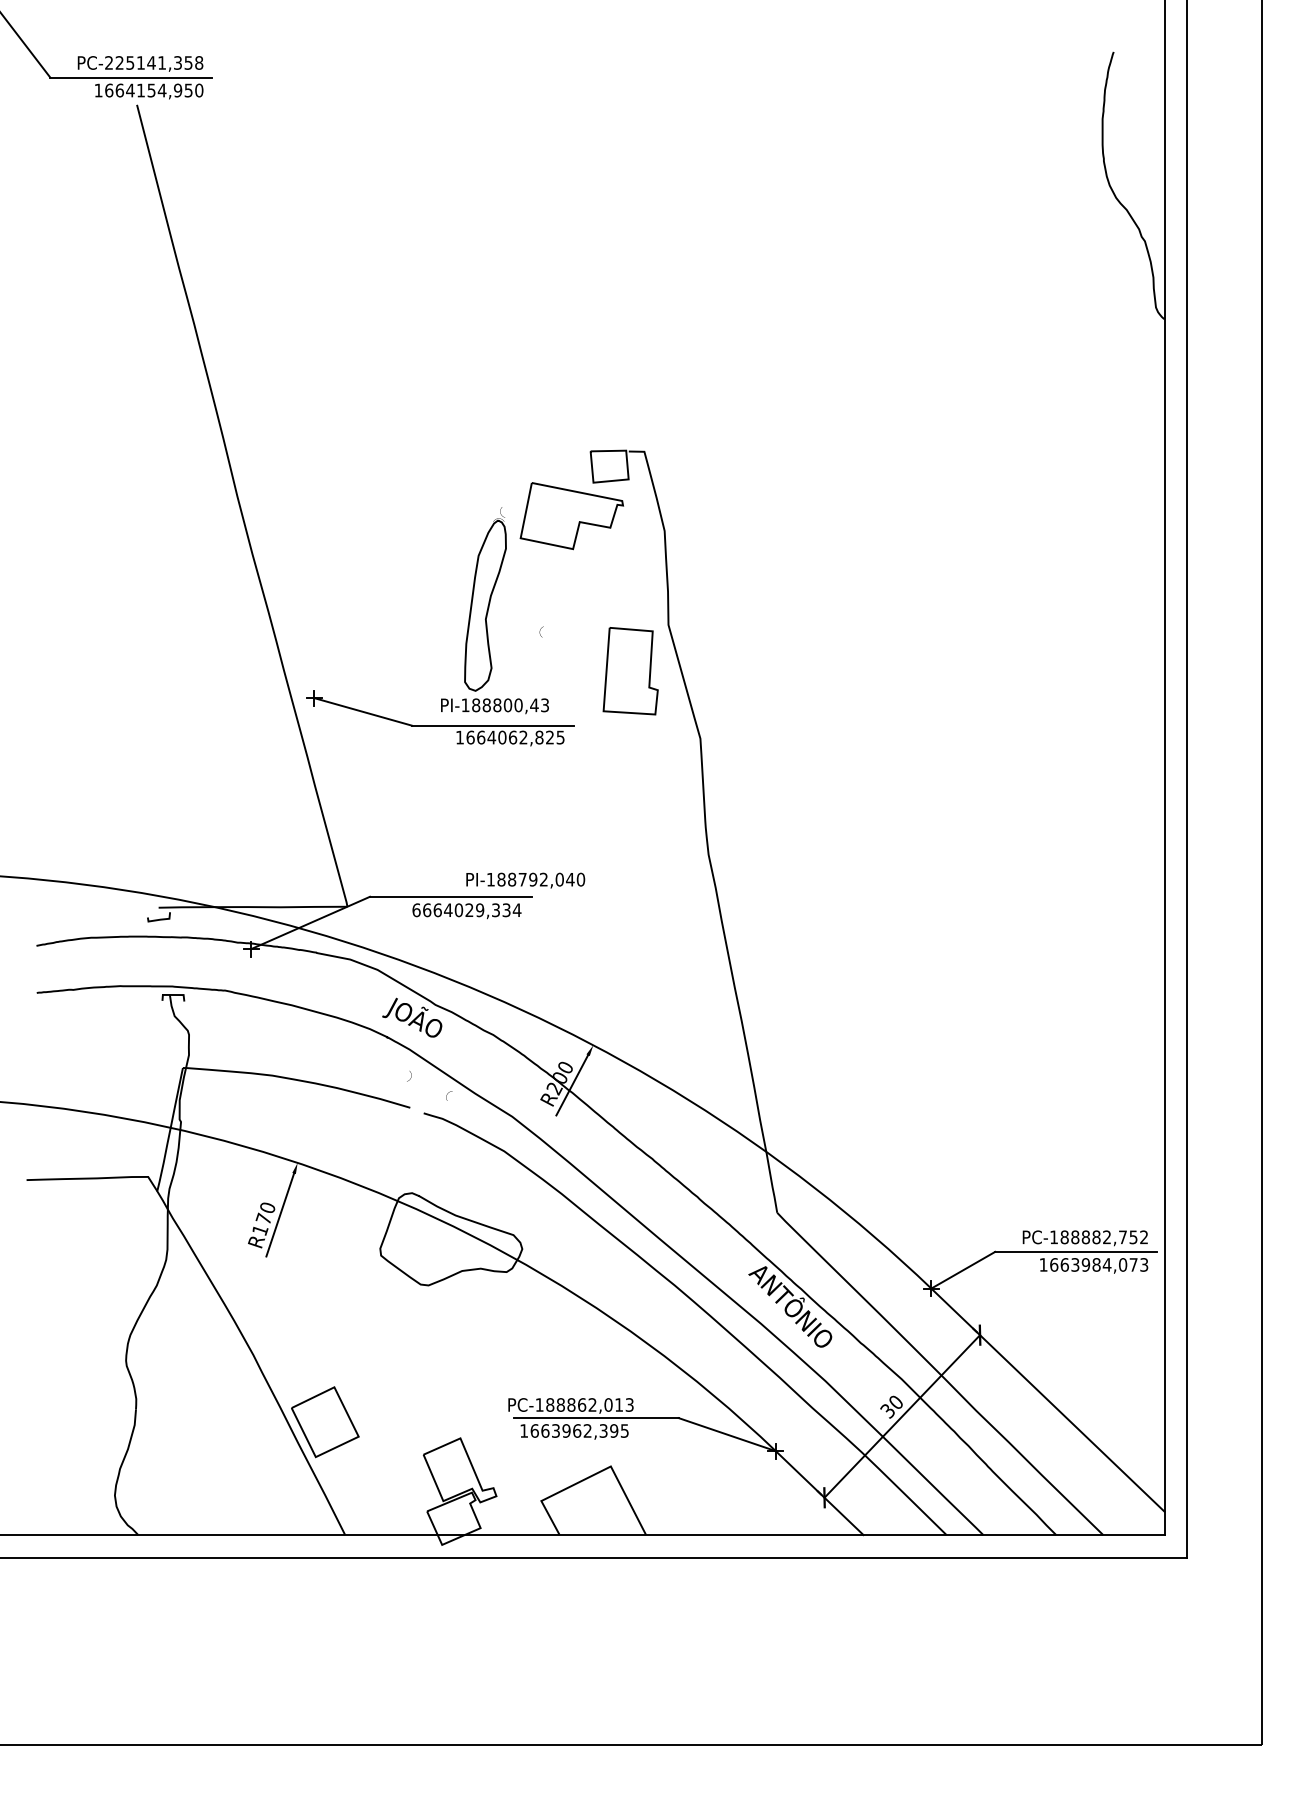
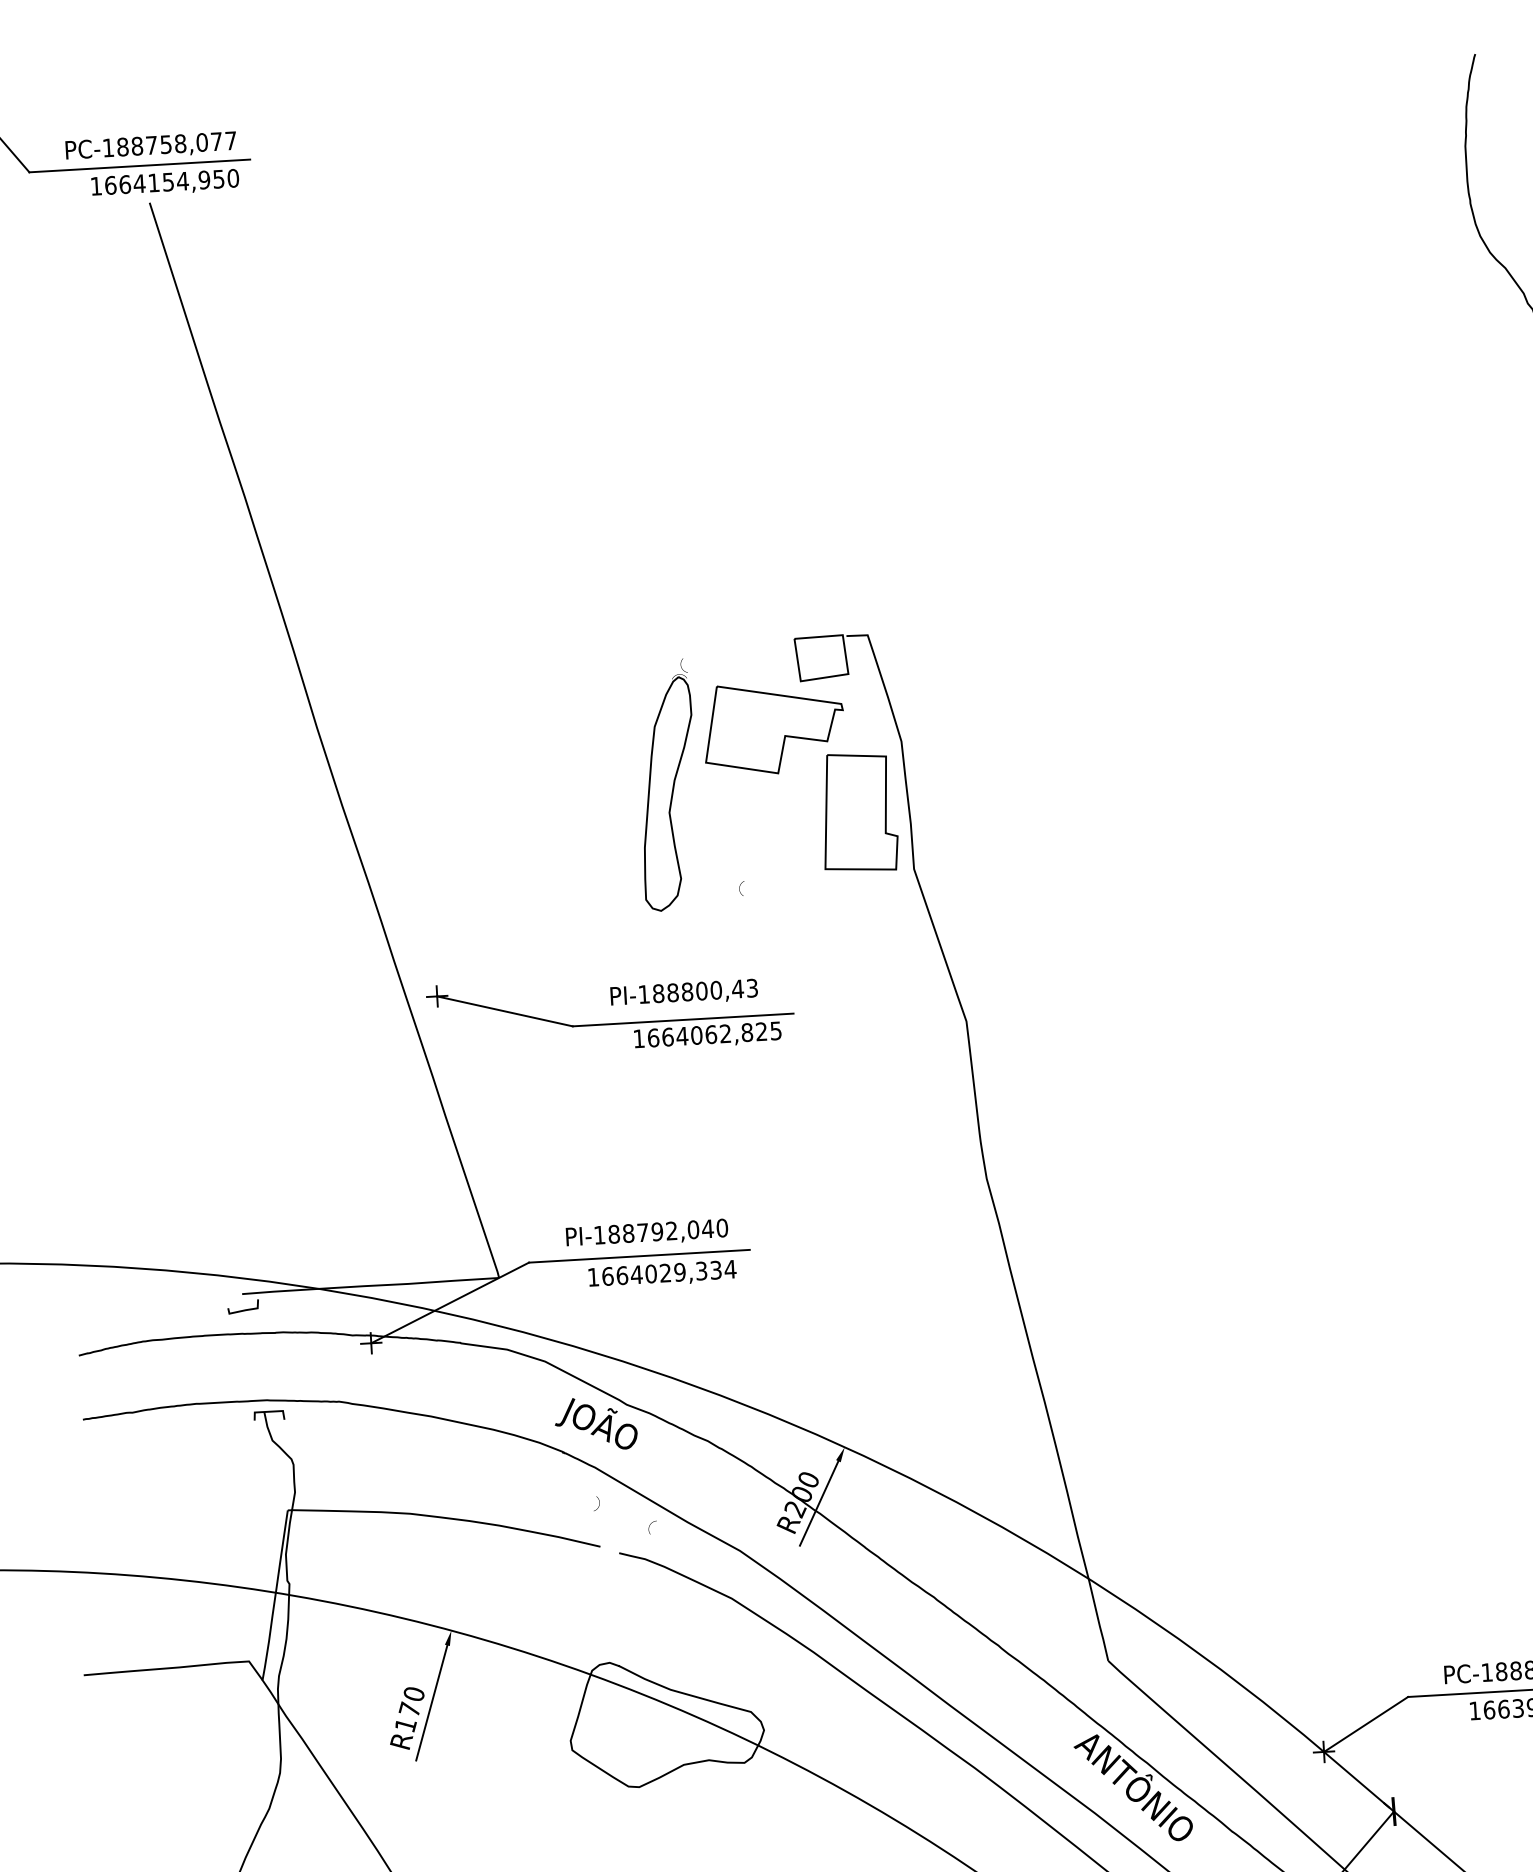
text: (154, 62) -> (170, 143), PC-225141,358 -> PC-188758,077
part: (485, 599) -> (667, 785), moved
part: (630, 671) -> (858, 812), moved
text: (525, 880) -> (646, 1233), moved
text: (416, 910) -> (593, 1277), 6664029,334 -> 1664029,334

